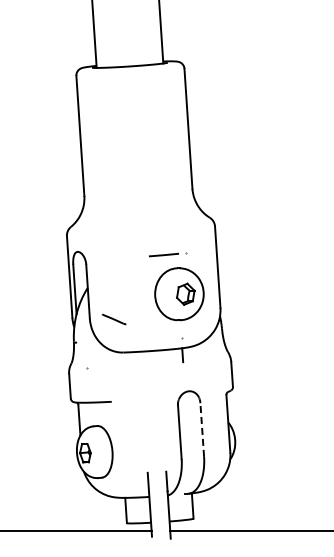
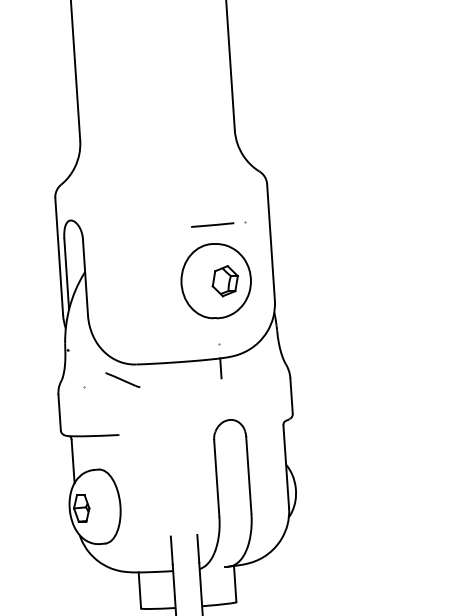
part: (168, 254) -> (219, 224), moved
line: (113, 319) -> (121, 380), moved
line: (202, 430) -> (249, 476), dashed -> solid

